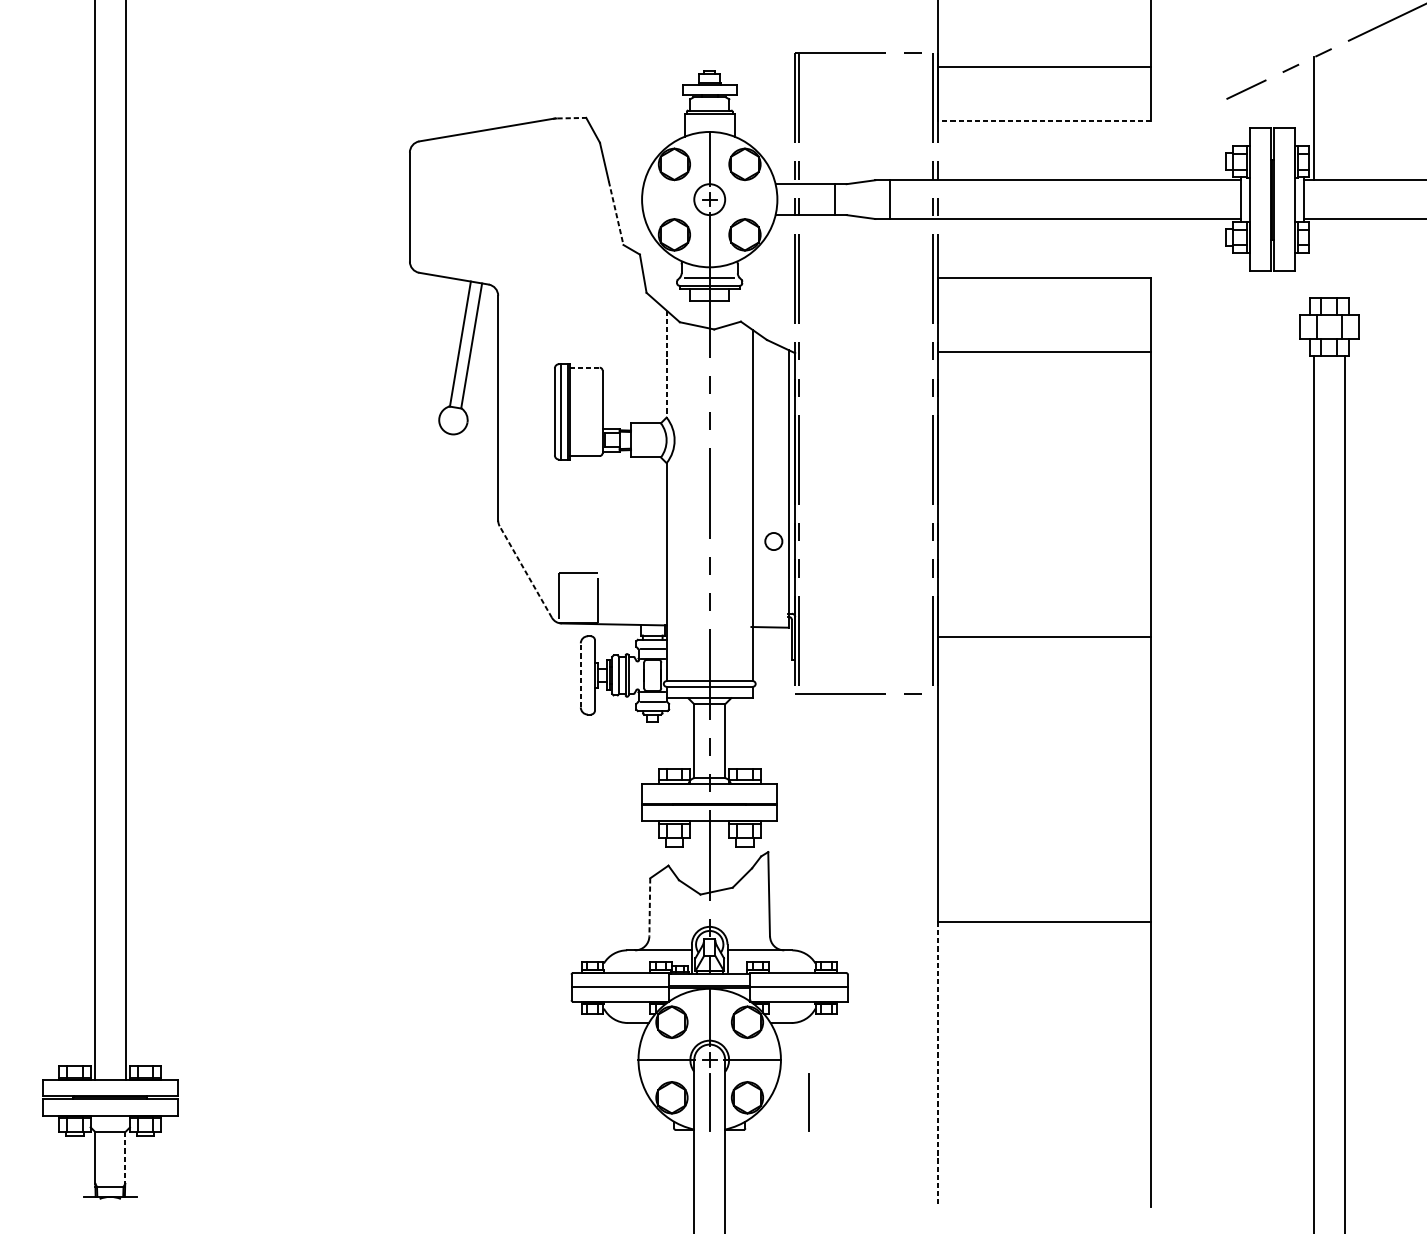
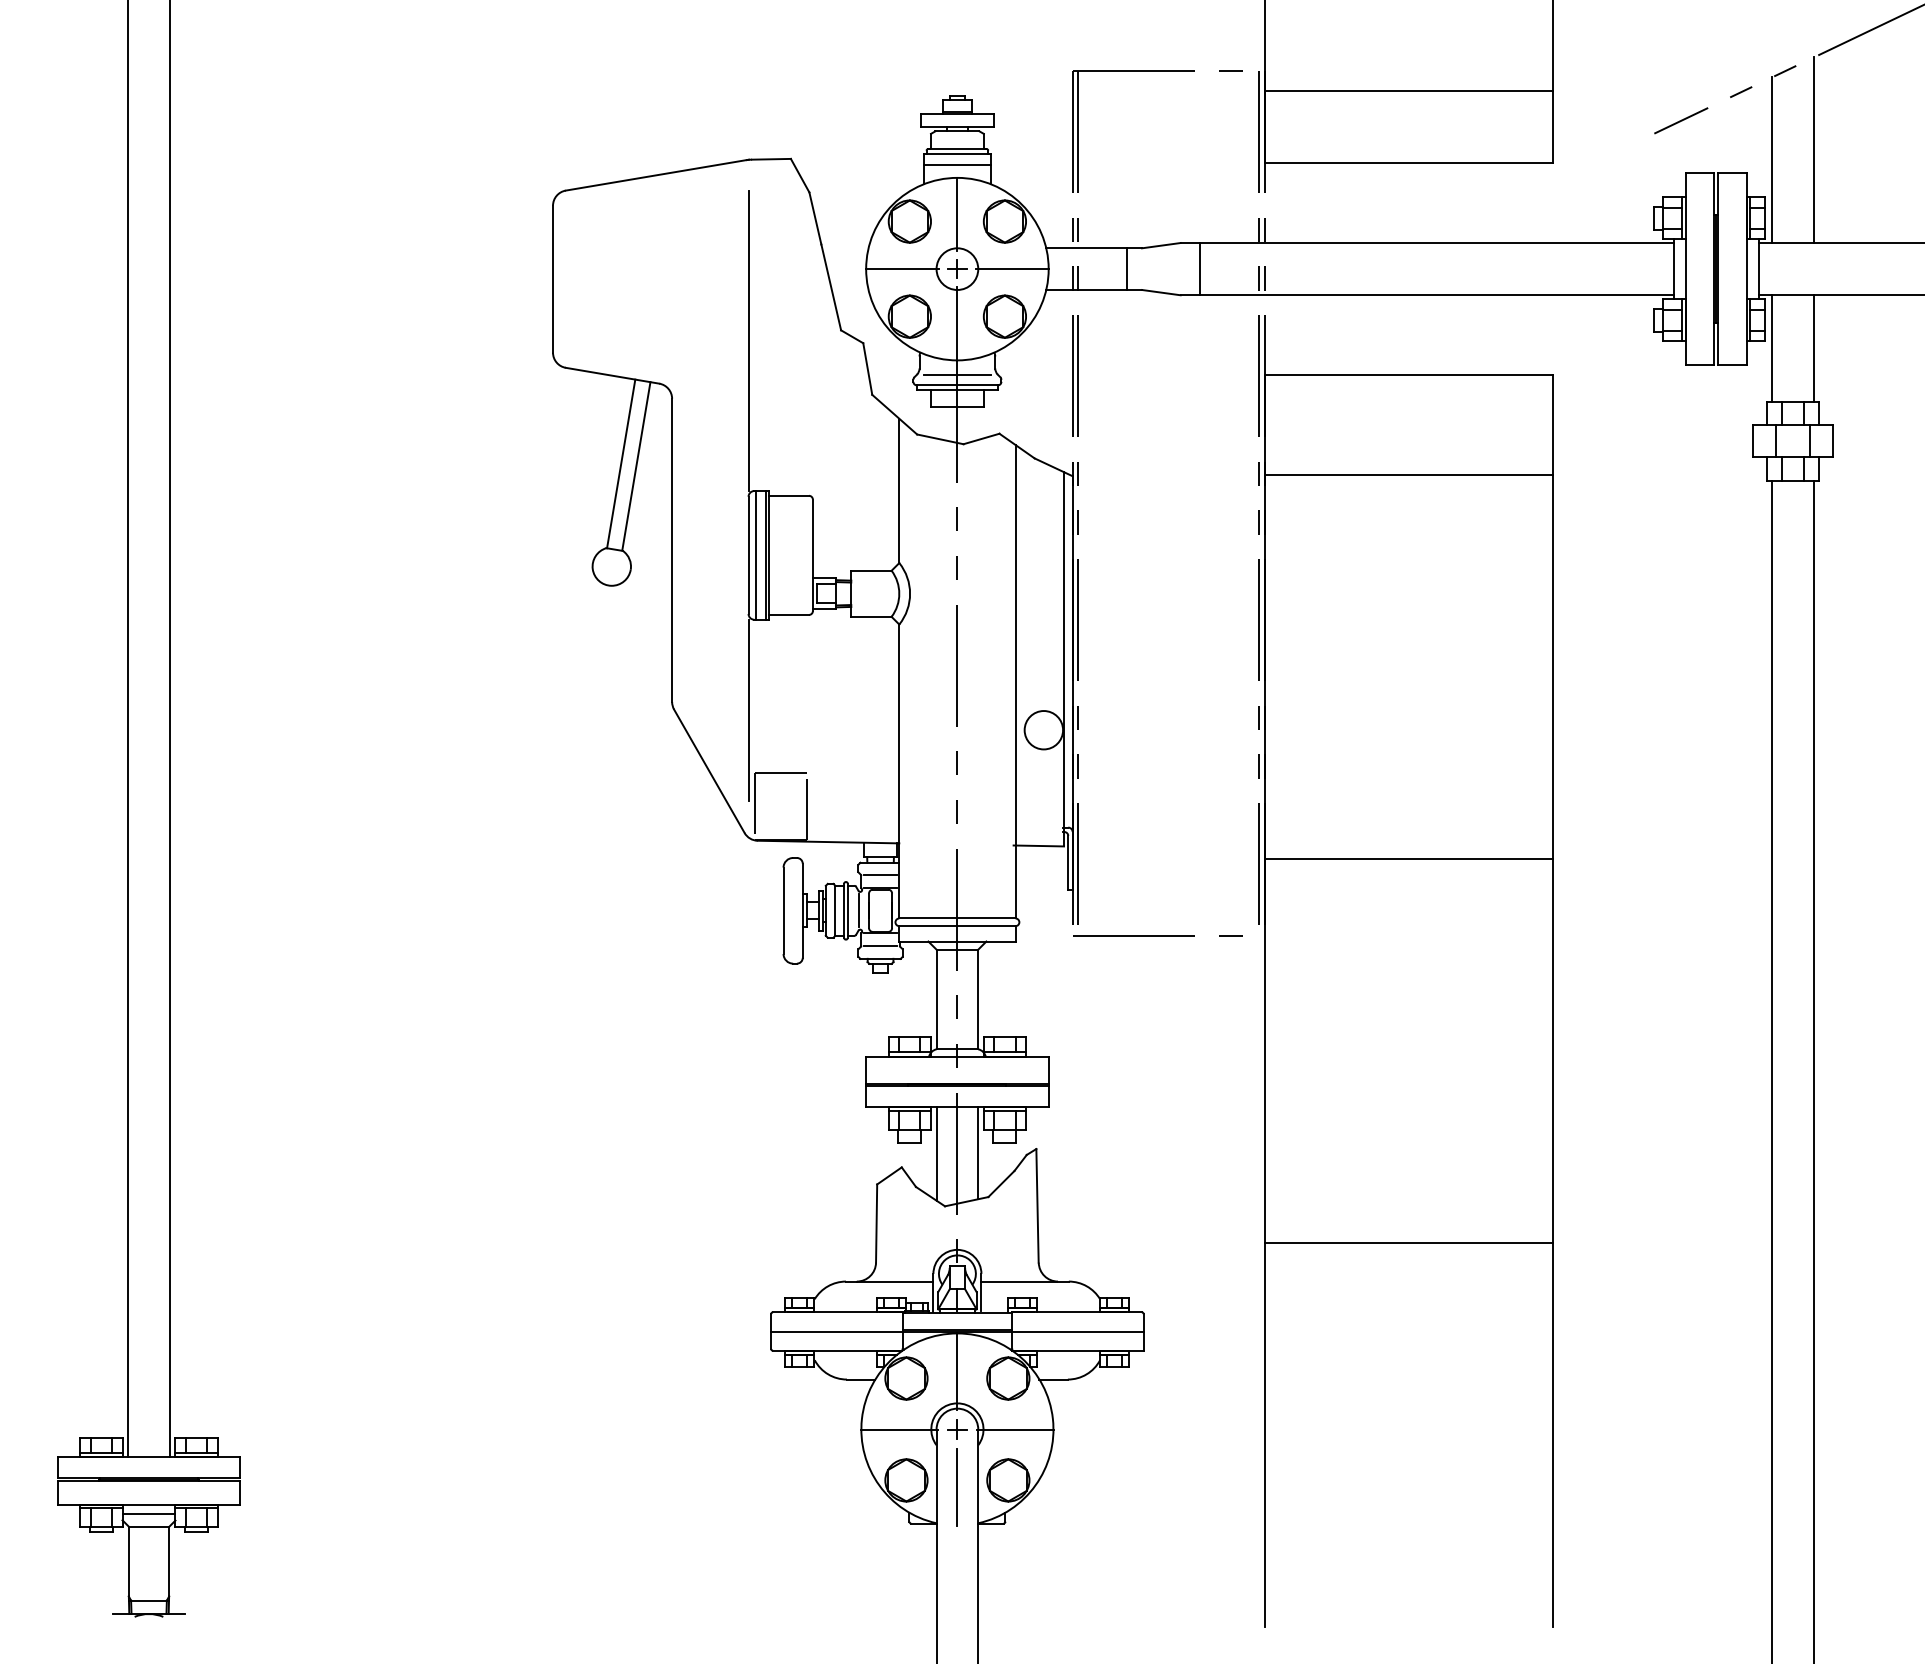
line: (1344, 111) -> (1813, 150), added
line: (571, 118) -> (771, 159), dashed -> solid
line: (1044, 121) -> (1408, 163), dashed -> solid
line: (709, 122) -> (956, 164), added
line: (669, 199) -> (902, 269), added
line: (749, 199) -> (1011, 269), added
line: (616, 213) -> (831, 287), dashed -> solid
line: (554, 253) -> (748, 341), added
line: (1314, 258) -> (1772, 348), added
line: (1344, 258) -> (1813, 348), added
line: (666, 364) -> (899, 491), dashed -> solid
line: (585, 367) -> (789, 495), dashed -> solid
line: (554, 526) -> (748, 709), added
circle: (773, 541) -> (1043, 730), size x1.67
line: (525, 571) -> (709, 770), dashed -> solid
line: (580, 675) -> (783, 910), dashed -> solid
line: (636, 675) -> (858, 910), added
line: (725, 854) -> (978, 1152), added
line: (694, 855) -> (936, 1153), added
line: (649, 908) -> (876, 1224), dashed -> solid
line: (937, 1064) -> (1264, 1435), dashed -> solid
line: (808, 1103) -> (1090, 1487), removed
line: (109, 1123) -> (148, 1514), added
line: (125, 1157) -> (169, 1561), dashed -> solid

